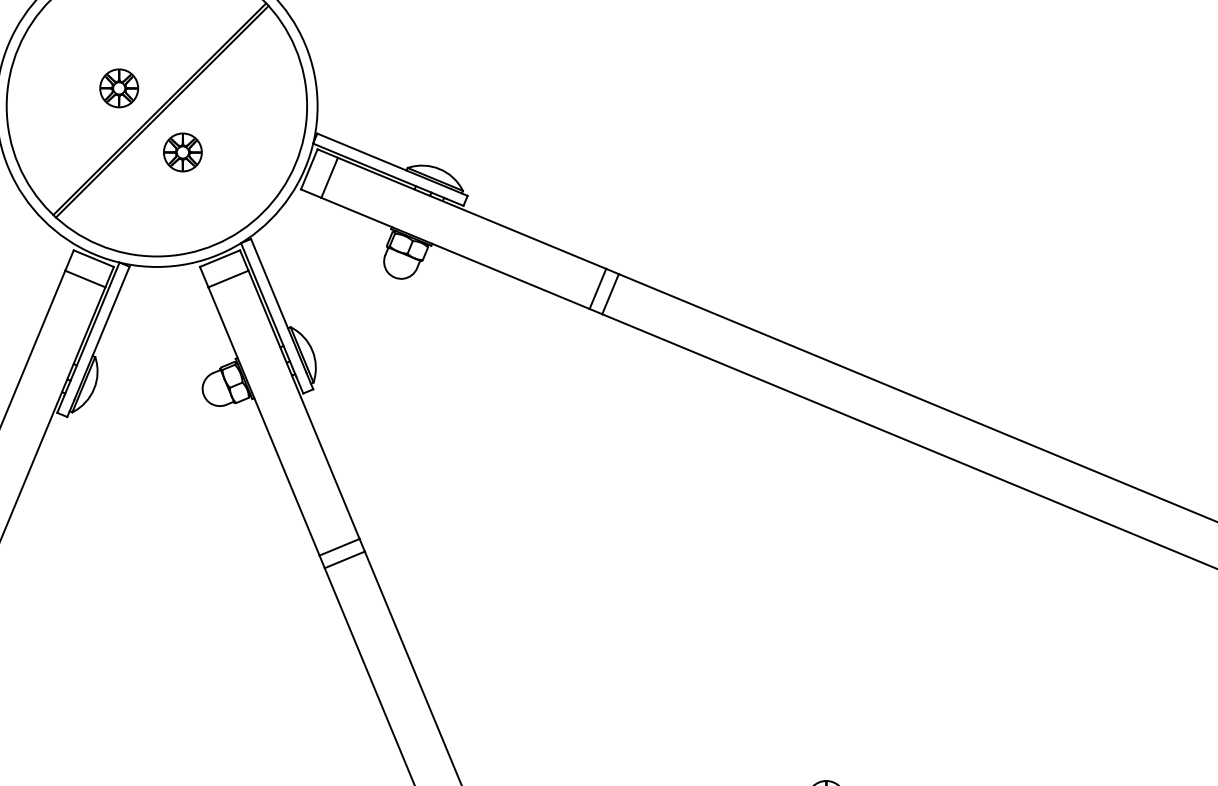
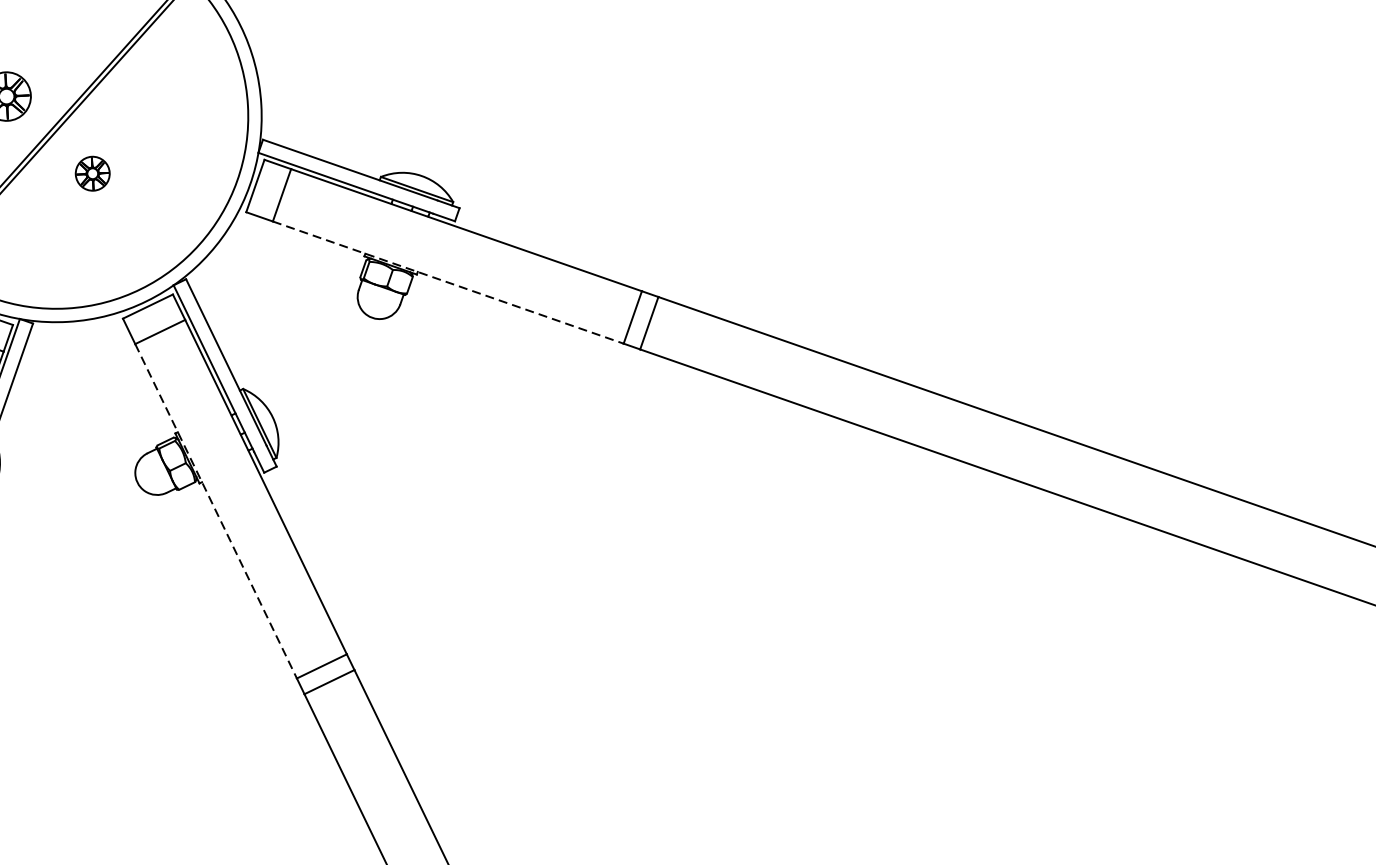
part: (182, 152) -> (92, 173), size x0.7
line: (455, 253) -> (448, 282), solid -> dashed
line: (264, 421) -> (216, 511), solid -> dashed

